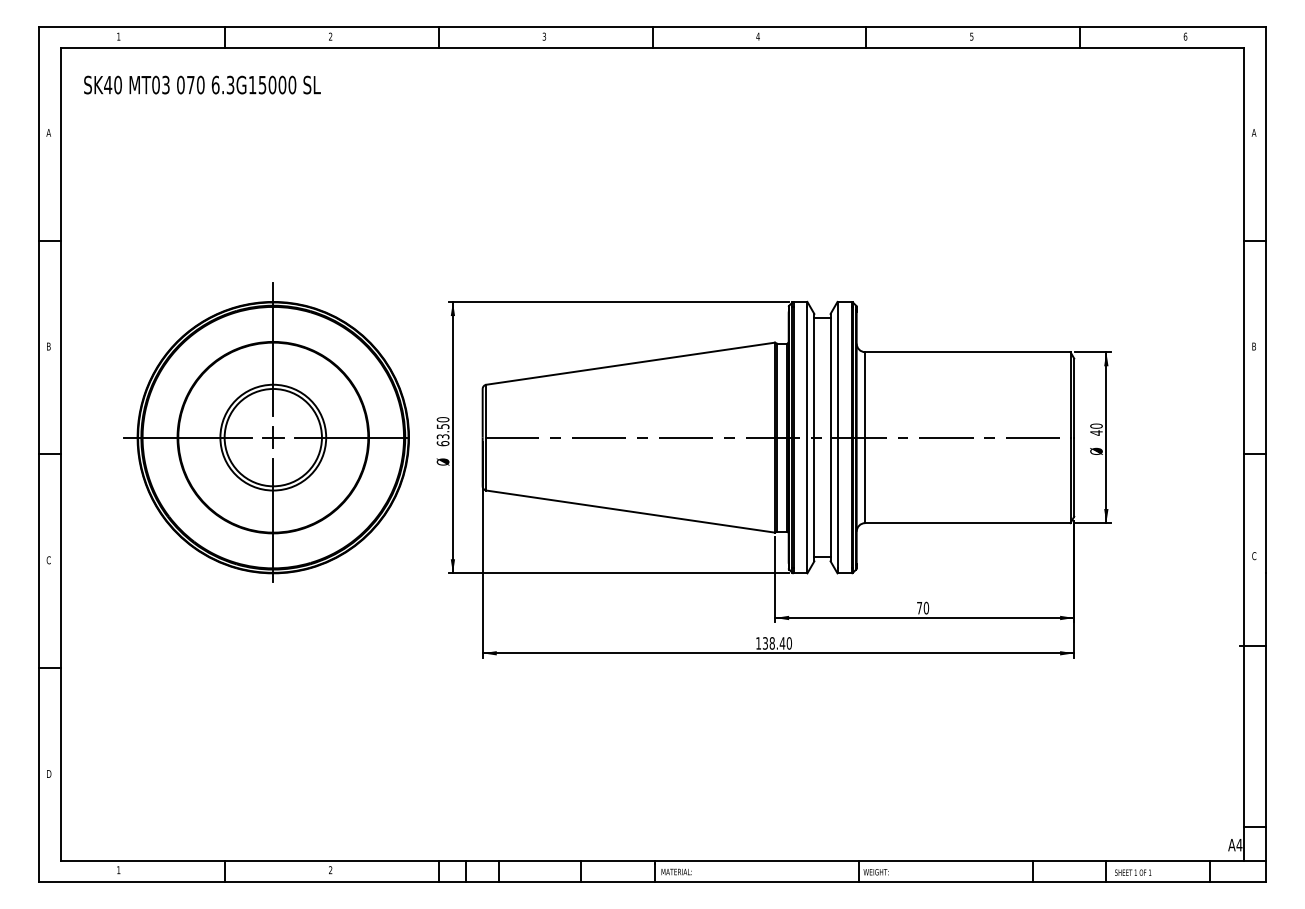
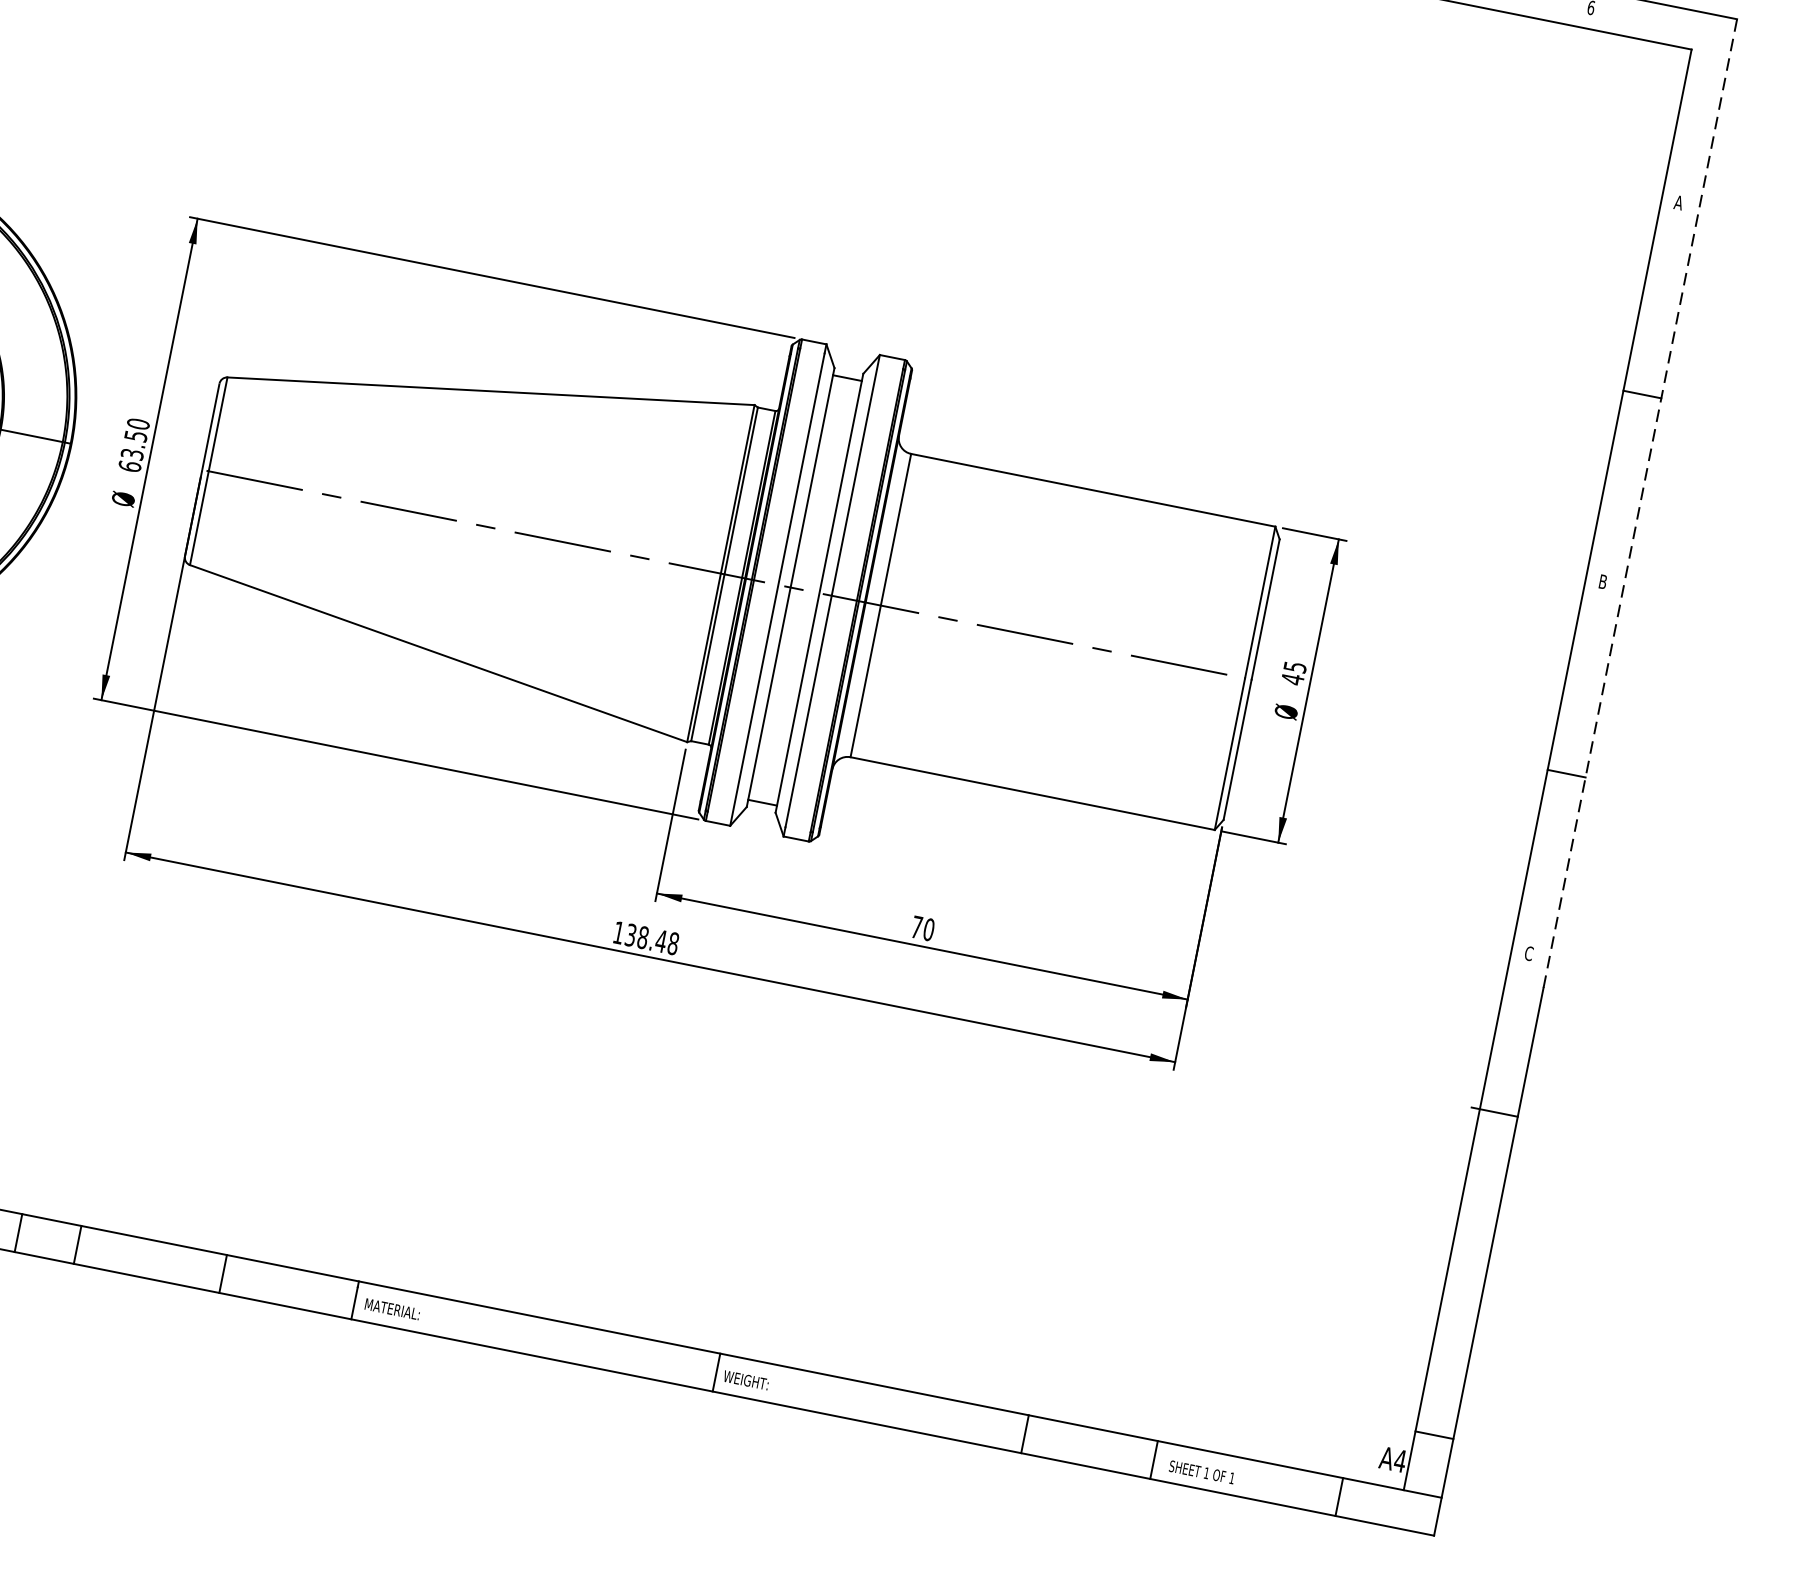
line: (1265, 299) -> (1639, 502), solid -> dashed
text: (1096, 425) -> (1295, 665), 40 -> 45
text: (788, 643) -> (671, 943), 138.40 -> 138.48

